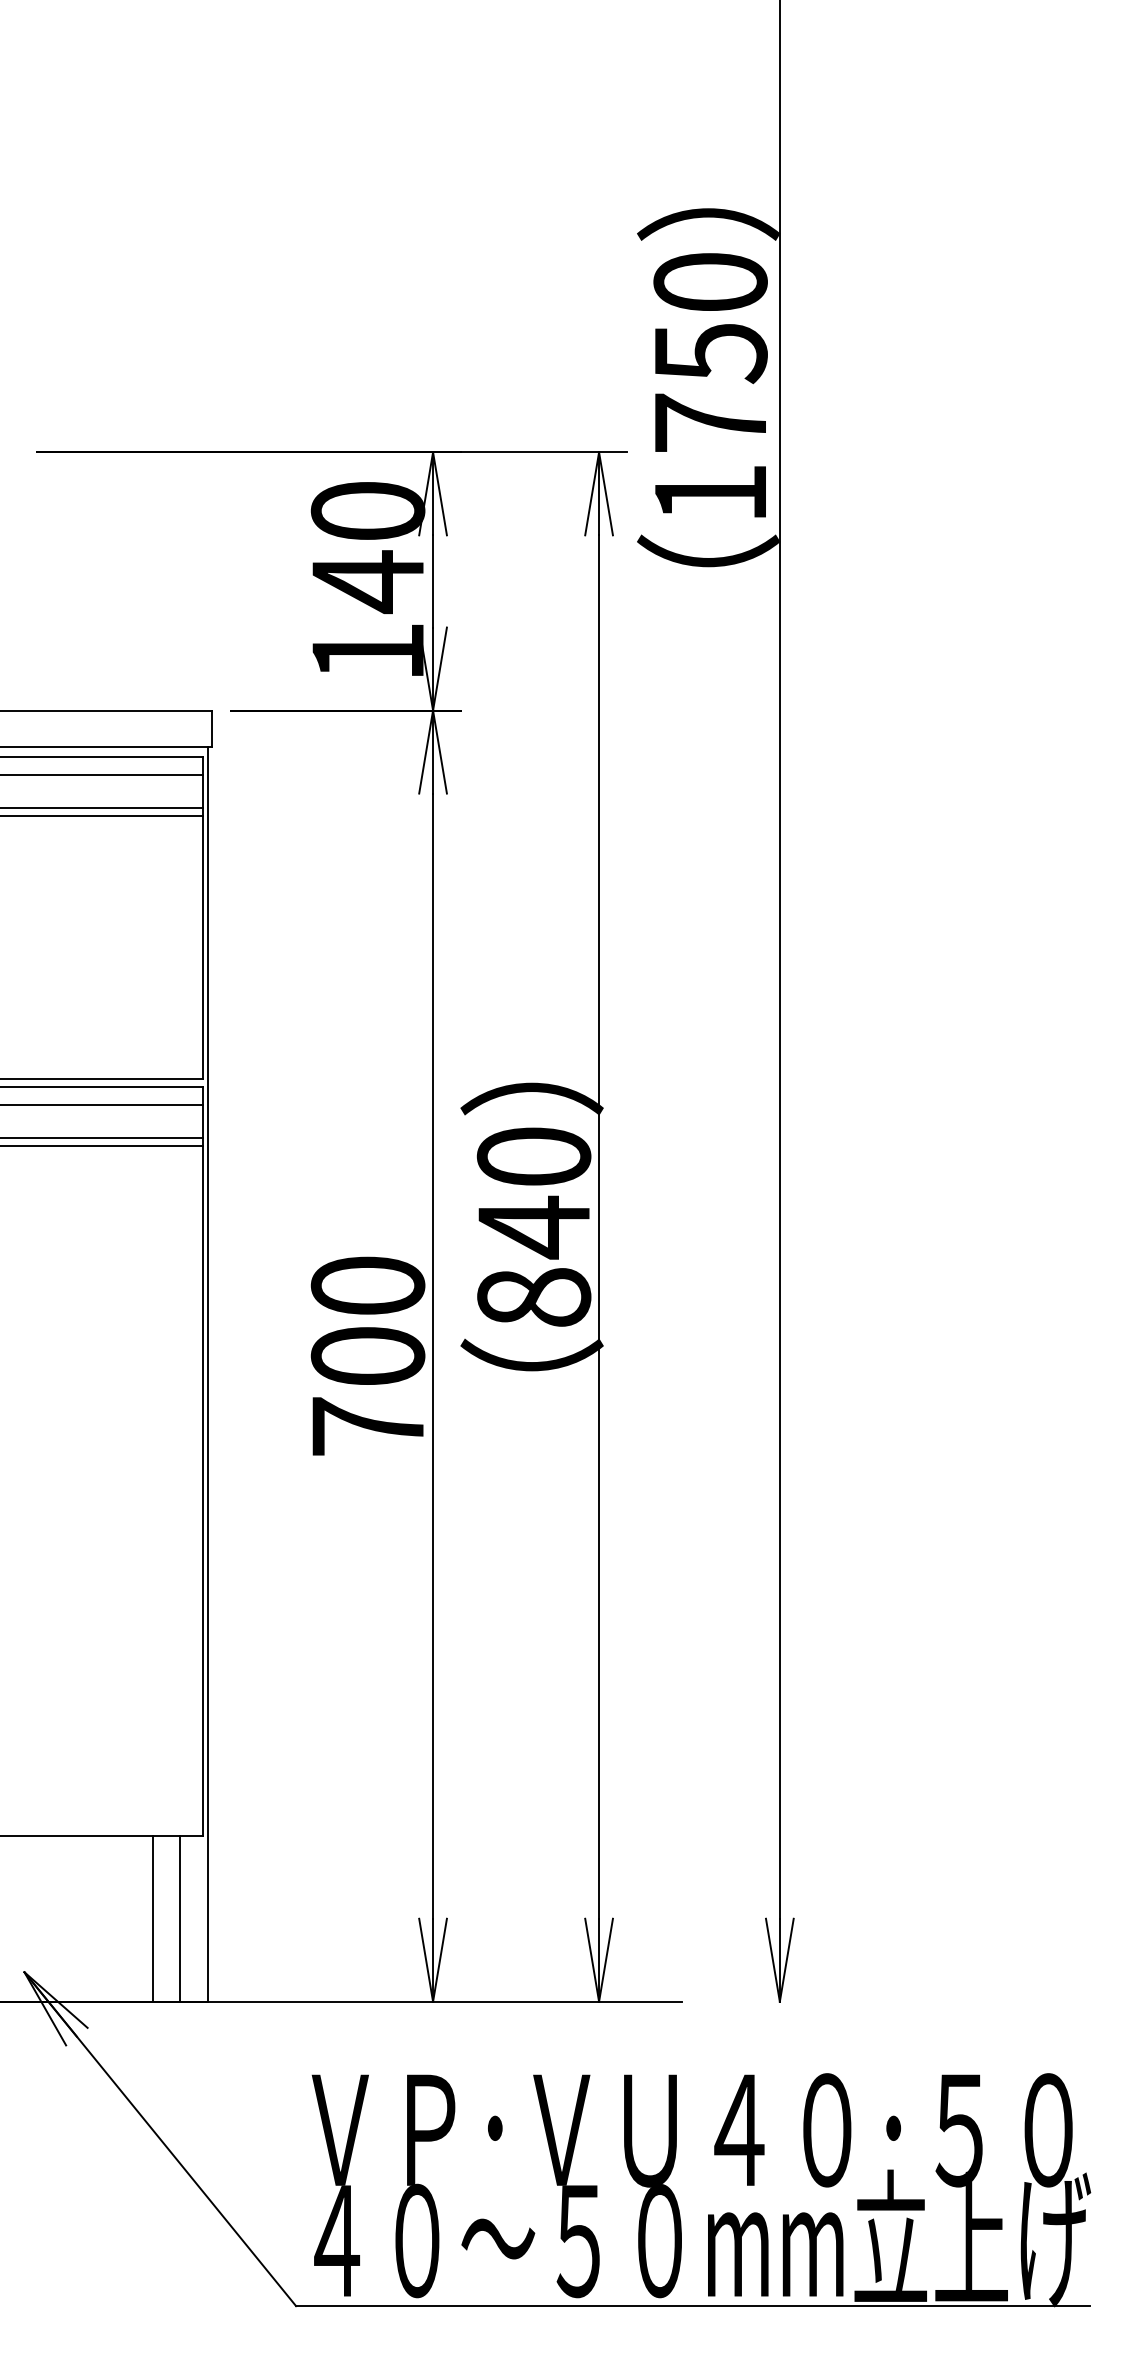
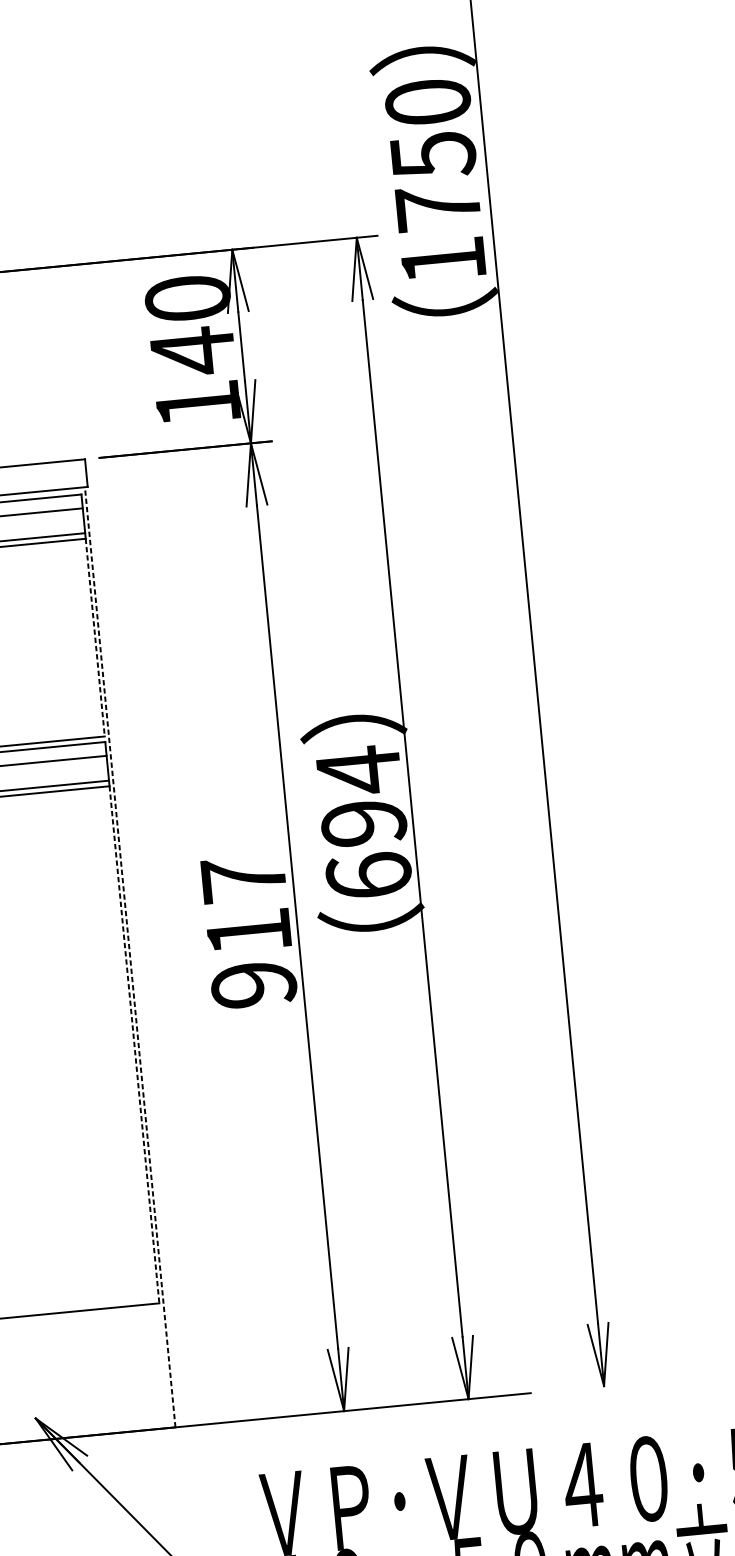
line: (202, 947) -> (95, 637), solid -> dashed
text: (533, 1225) -> (363, 822), 840 -> 694
text: (367, 1356) -> (248, 932), 700 -> 917
line: (208, 1374) -> (130, 957), solid -> dashed
line: (202, 1490) -> (134, 1044), solid -> dashed
line: (152, 1918) -> (127, 1368), removed
line: (180, 1918) -> (148, 1366), removed

